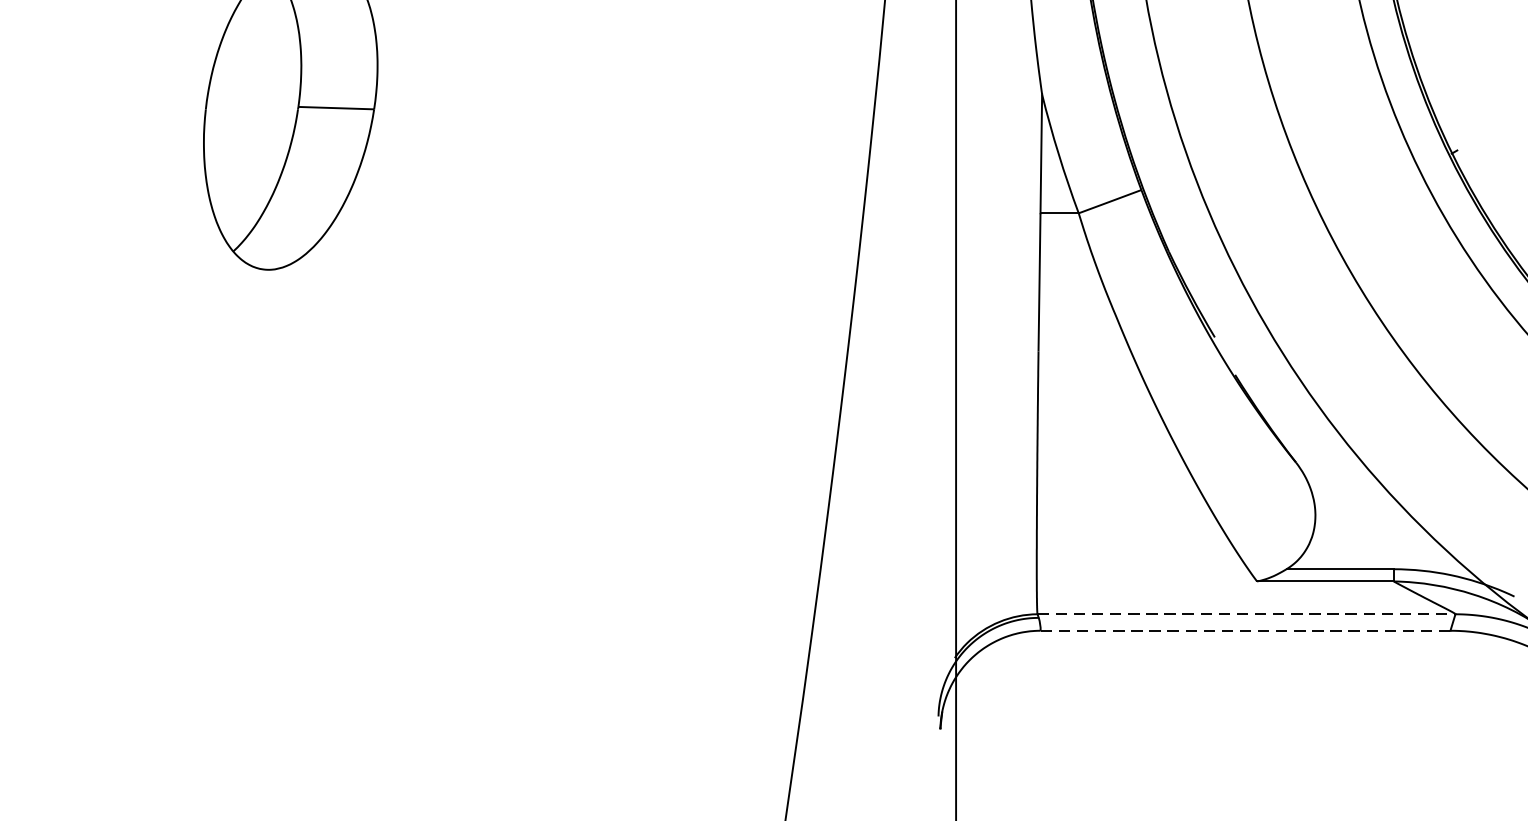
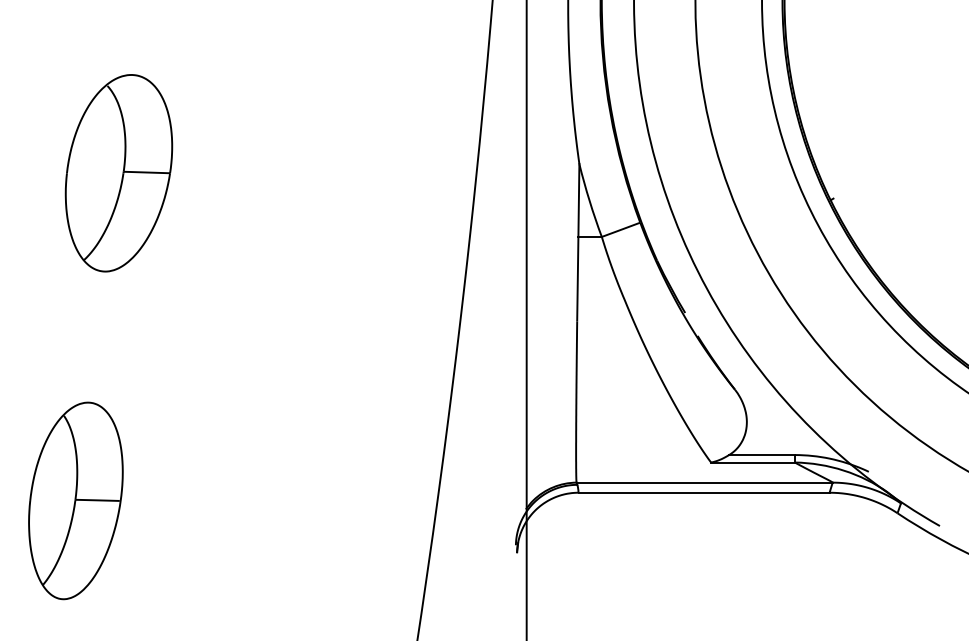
line: (1247, 614) -> (705, 482), dashed -> solid
line: (1246, 630) -> (704, 492), dashed -> solid
part: (219, 643) -> (75, 500), added

